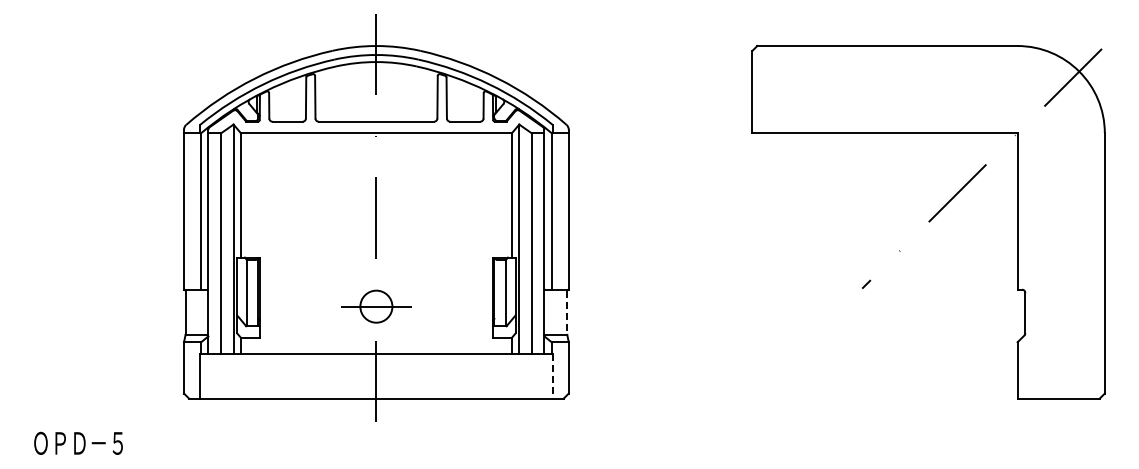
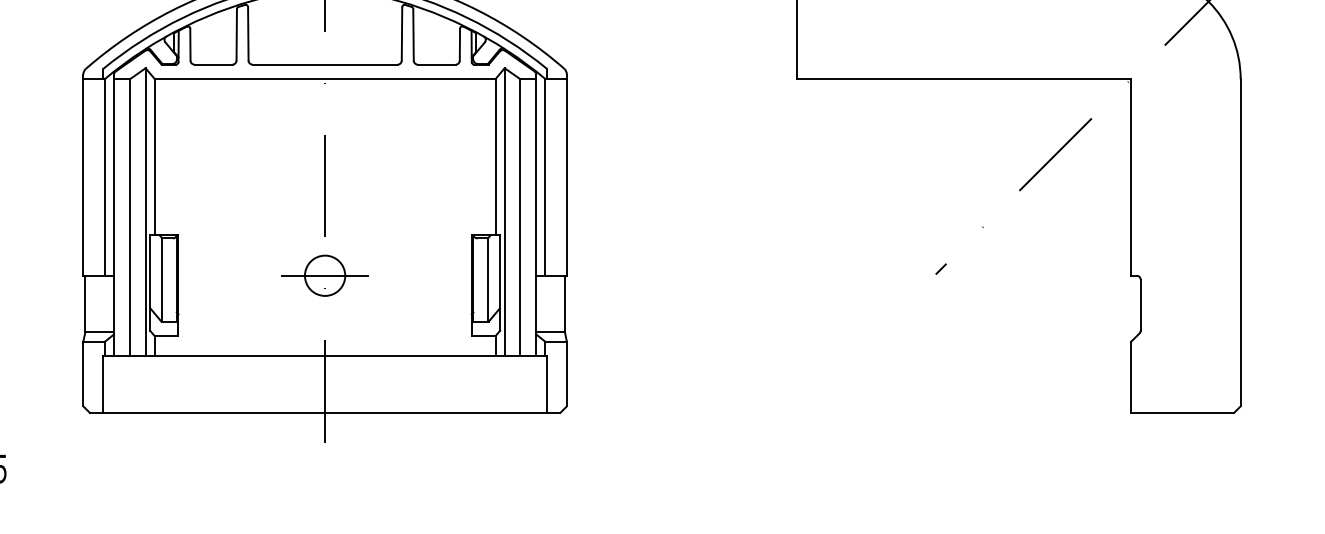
part: (376, 306) -> (325, 275), moved
line: (567, 312) -> (565, 304), dashed -> solid
line: (552, 376) -> (546, 384), dashed -> solid

